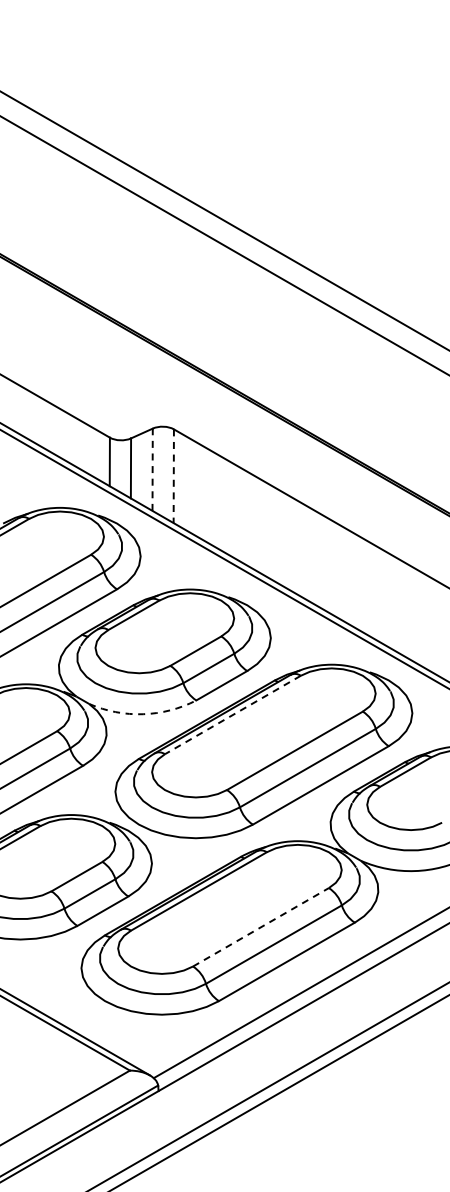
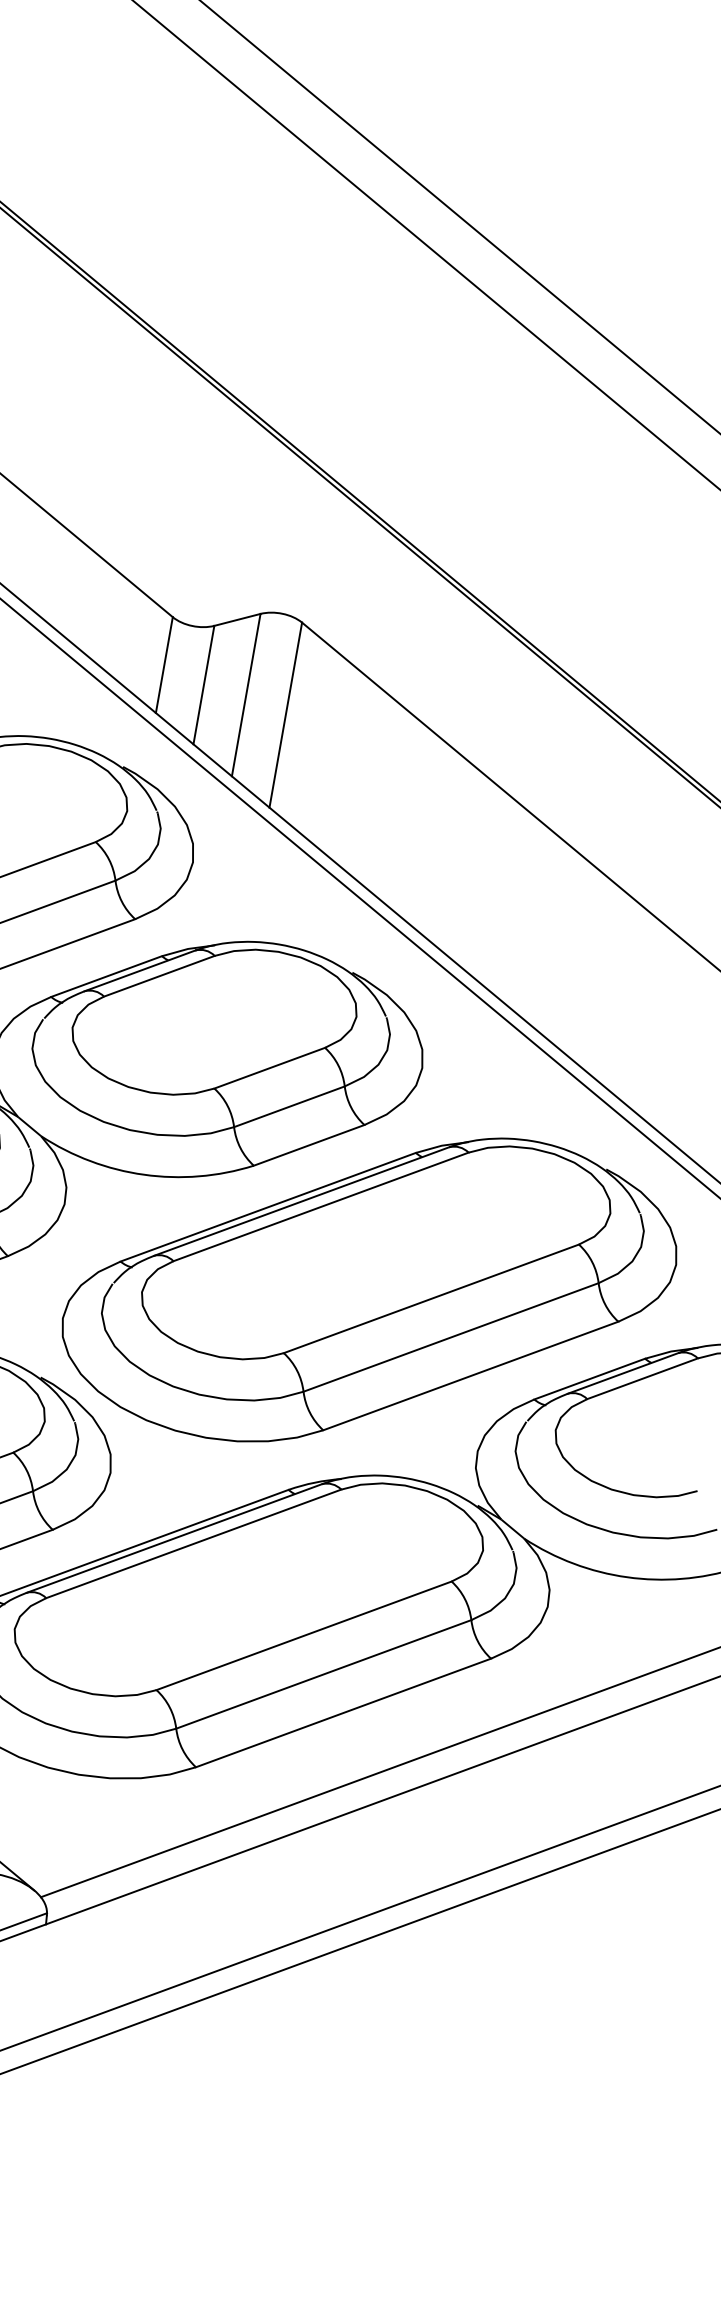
line: (152, 469) -> (246, 694), dashed -> solid
line: (173, 476) -> (285, 715), dashed -> solid
arc: (143, 714) -> (144, 1175), dashed -> solid
line: (232, 715) -> (320, 1207), dashed -> solid
line: (261, 927) -> (305, 1636), dashed -> solid

